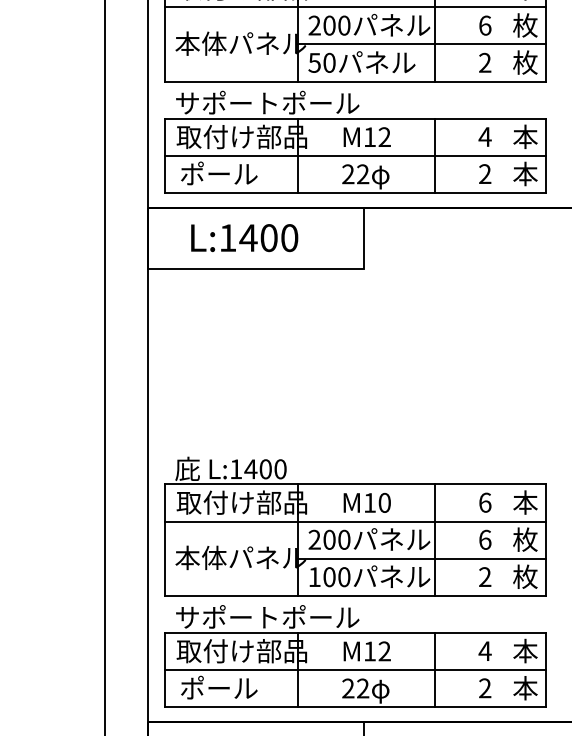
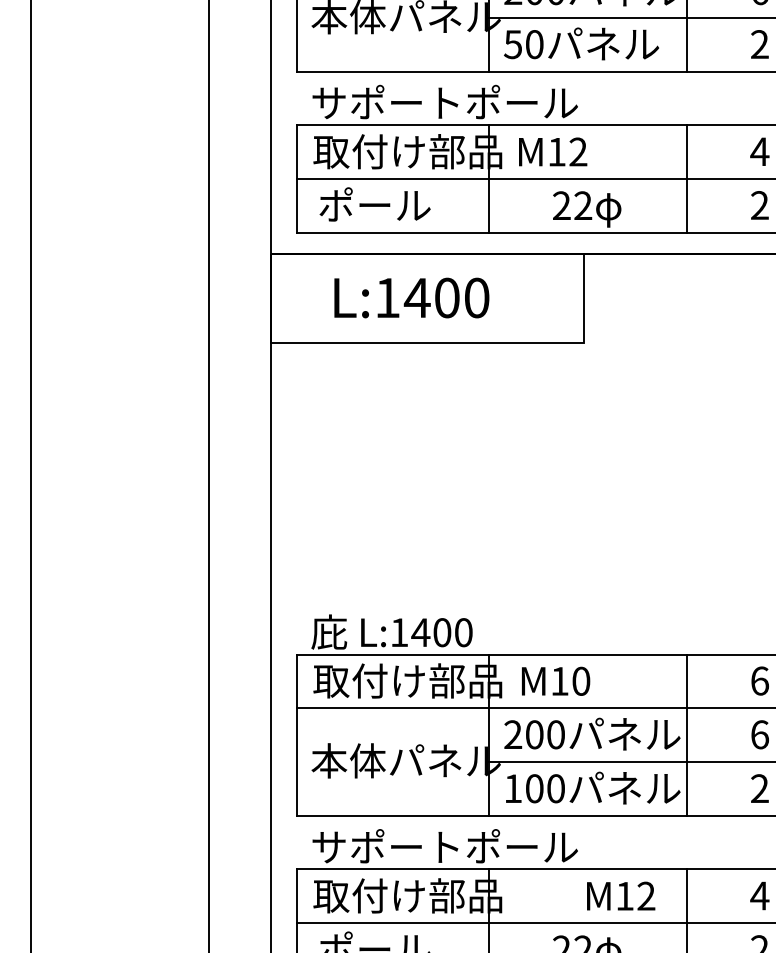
text: (366, 136) -> (551, 151), moved
text: (366, 502) -> (554, 680), moved
text: (366, 651) -> (619, 896), moved

